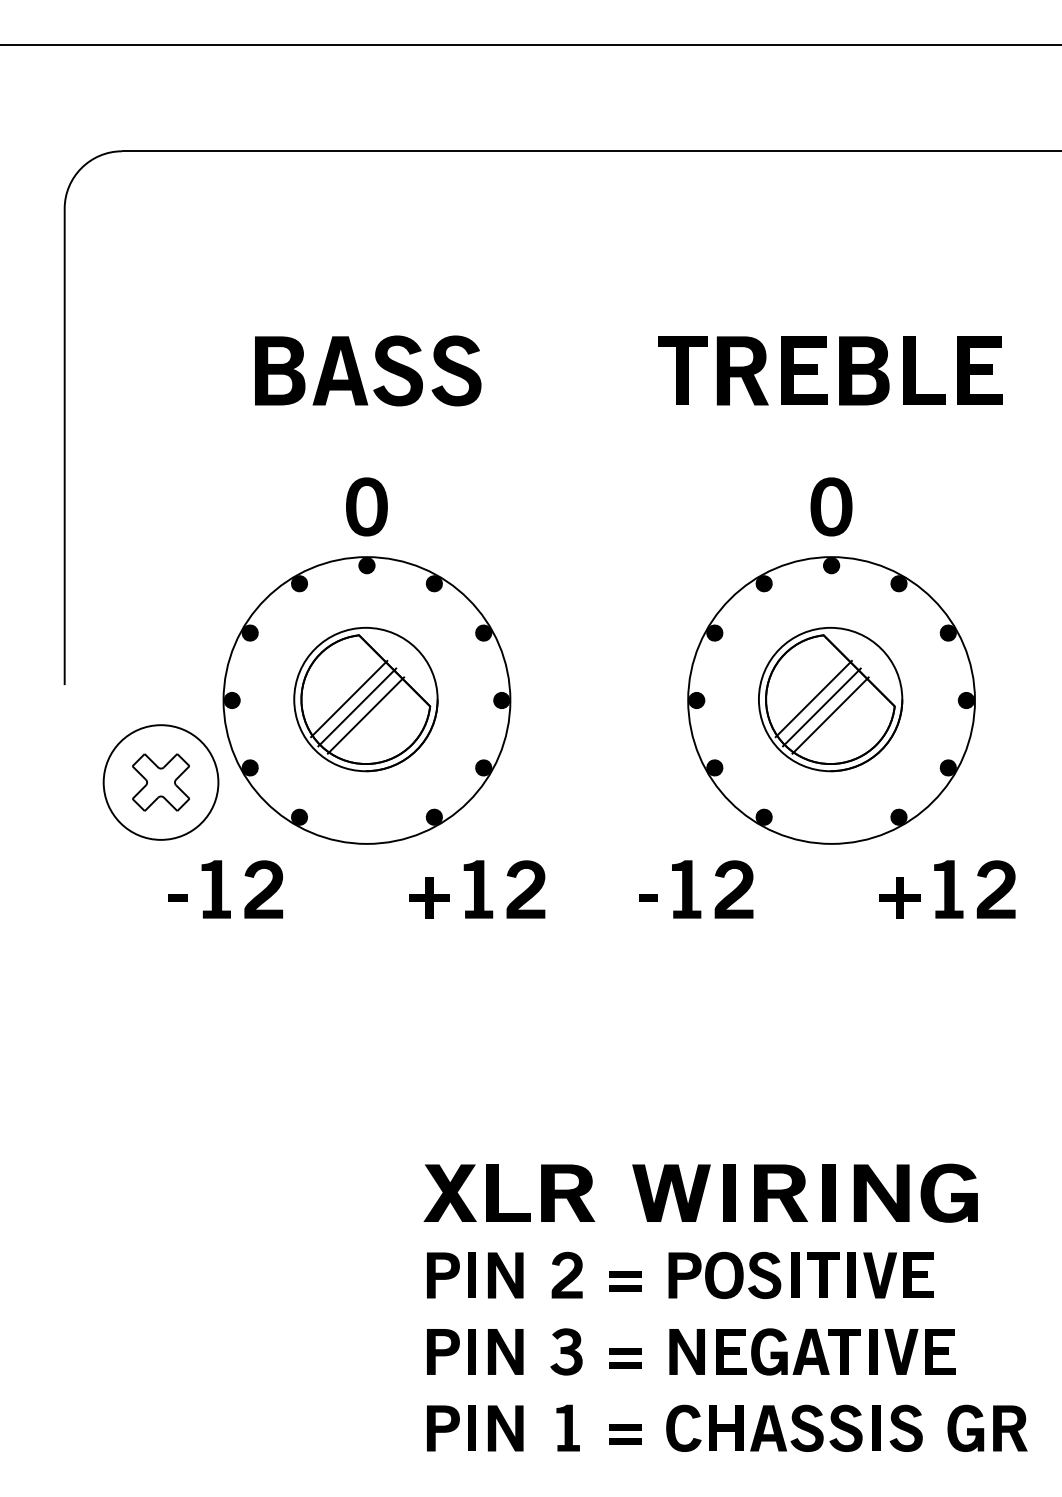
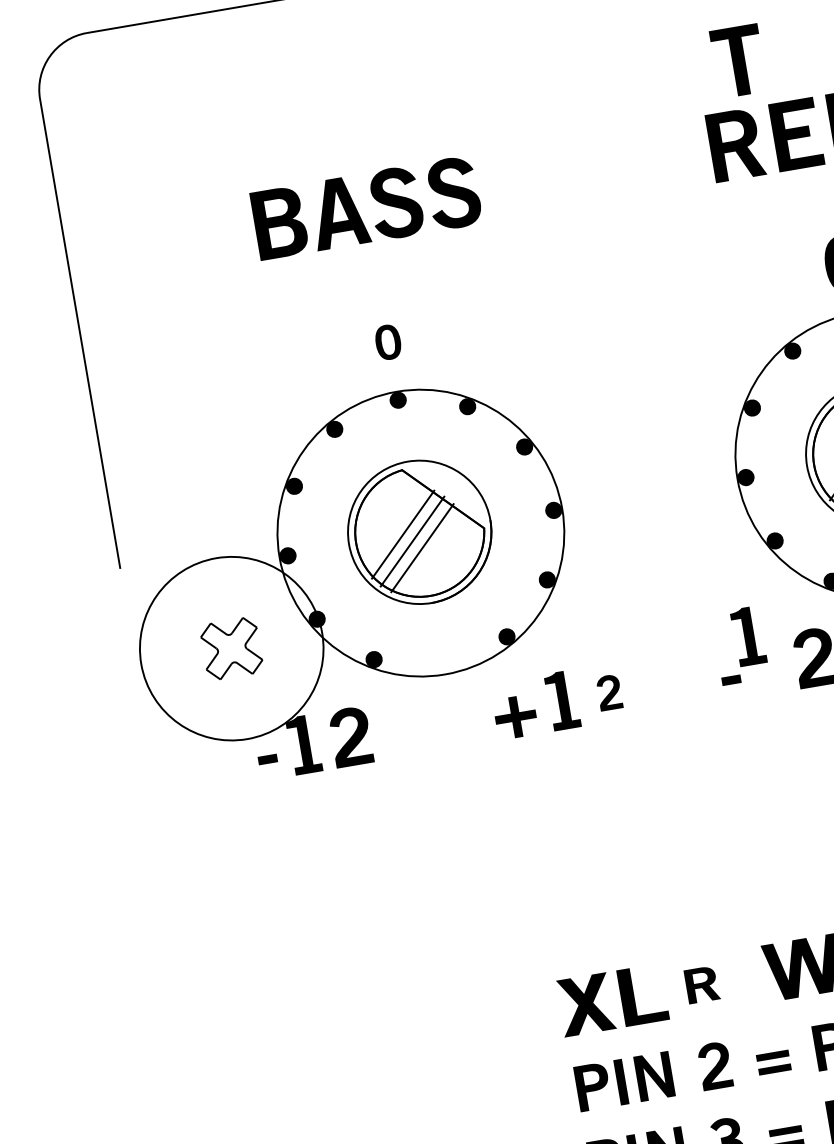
part: (682, 370) -> (738, 60), moved
part: (366, 506) -> (387, 341), size x0.6
circle: (160, 782) -> (231, 648), size x1.6
part: (525, 889) -> (609, 692), size x0.6
part: (686, 889) -> (748, 636), moved
part: (568, 1192) -> (702, 984), size x0.6

